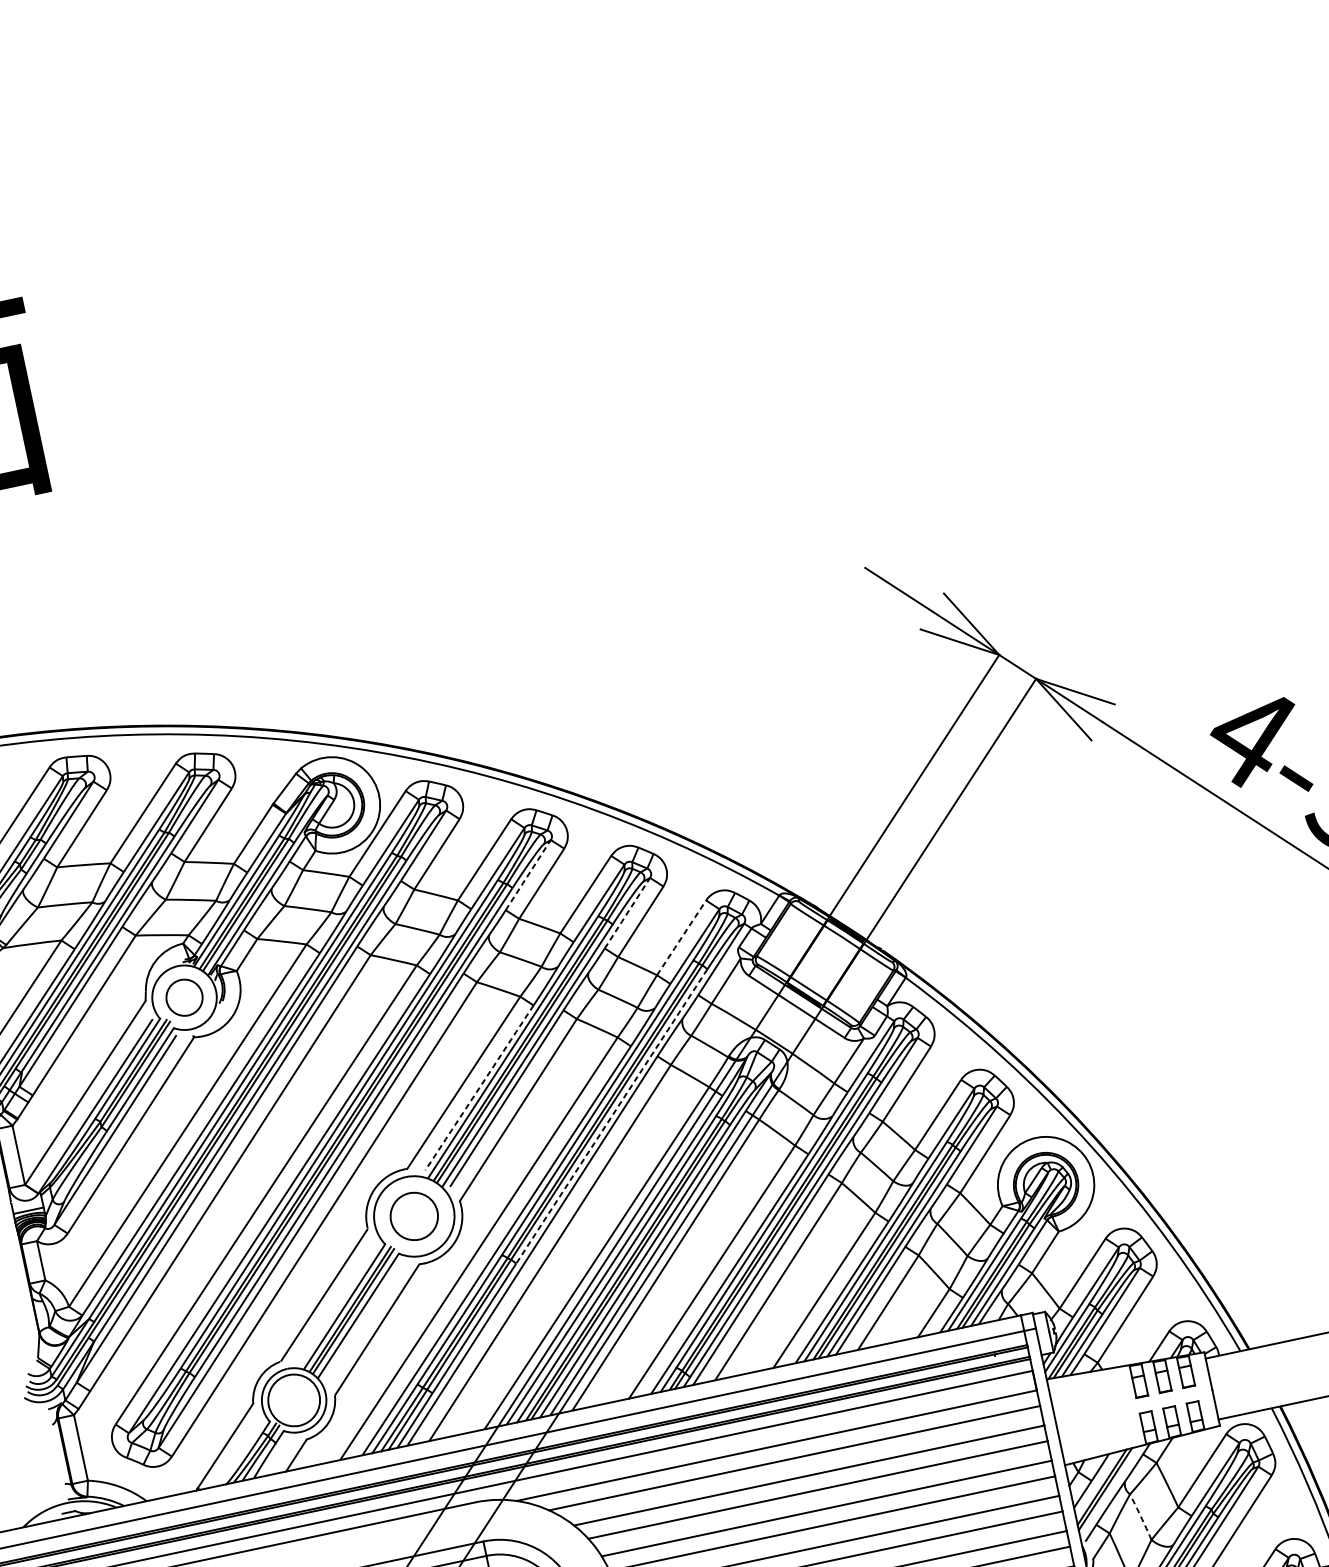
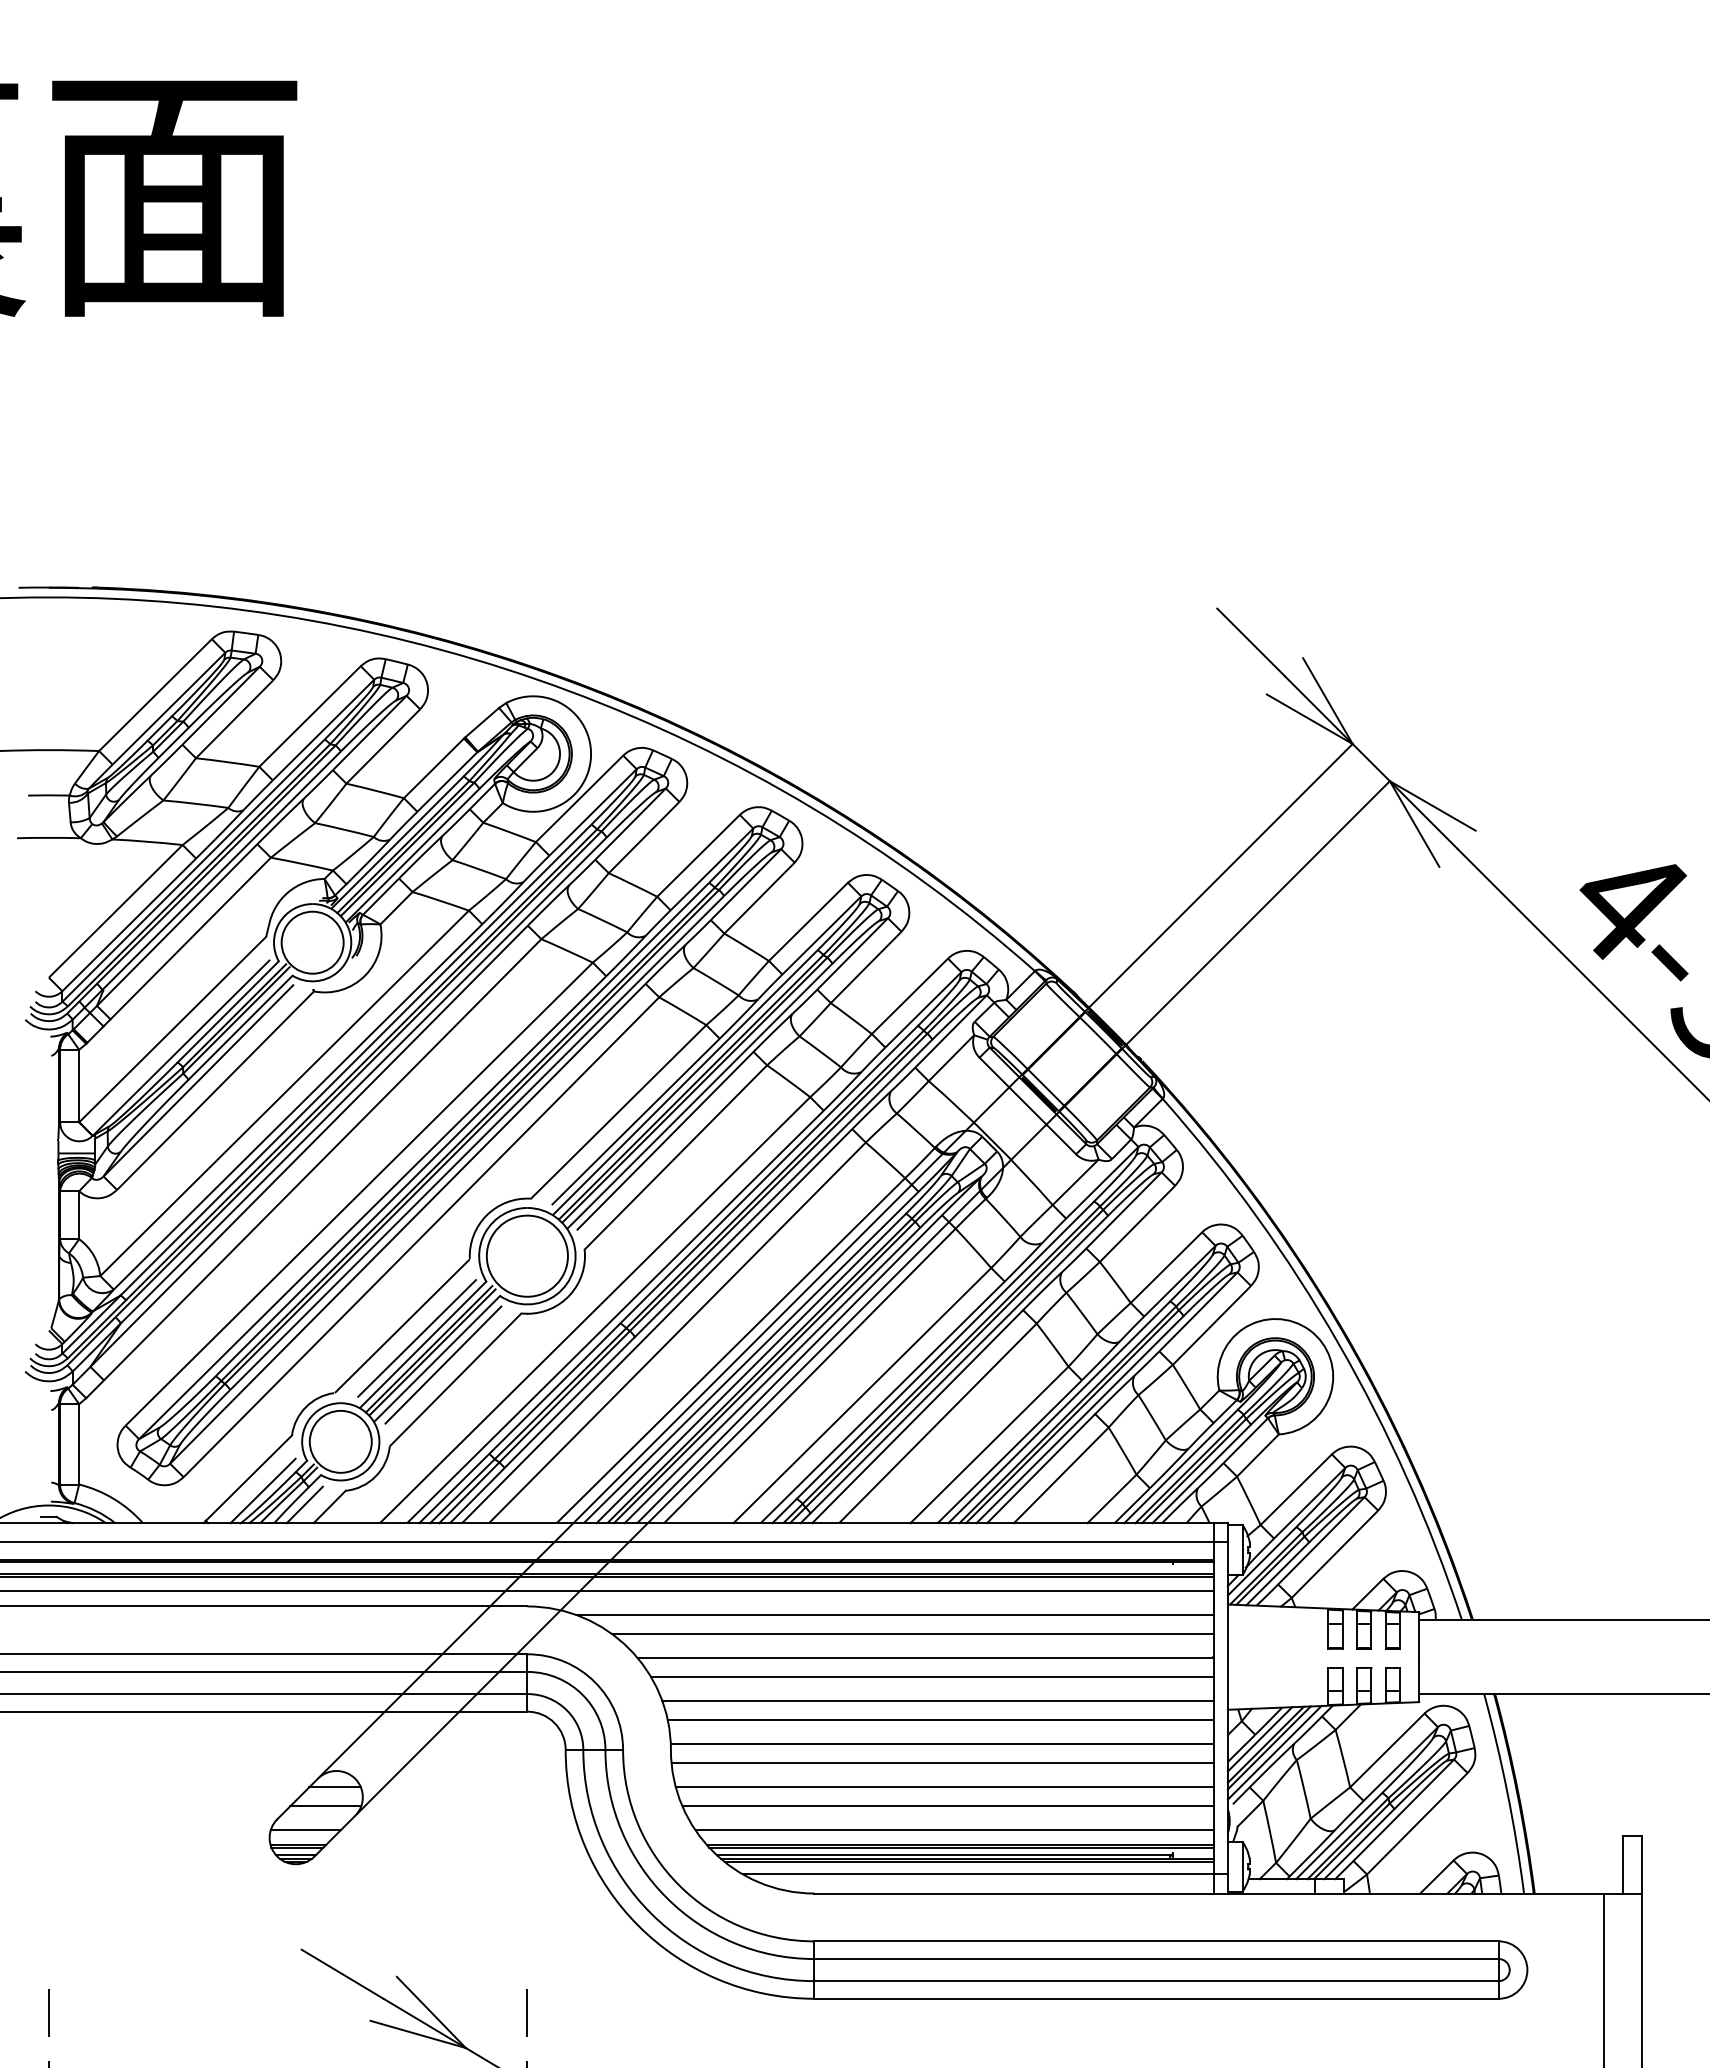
line: (528, 875) -> (745, 885), dashed -> solid
line: (627, 913) -> (852, 954), dashed -> solid
line: (681, 938) -> (909, 996), dashed -> solid
circle: (184, 997) -> (312, 942), size x1.43
line: (480, 1087) -> (636, 1121), dashed -> solid
line: (611, 1116) -> (783, 1188), dashed -> solid
circle: (413, 1216) -> (526, 1255), size x1.43
line: (338, 1302) -> (417, 1338), added
line: (364, 1319) -> (443, 1364), added
line: (238, 1453) -> (262, 1490), added
line: (275, 1457) -> (304, 1504), added
line: (1095, 1484) -> (1259, 1739), added
line: (1110, 1492) -> (1274, 1752), added
arc: (1141, 1517) -> (1304, 1789), dashed -> solid

